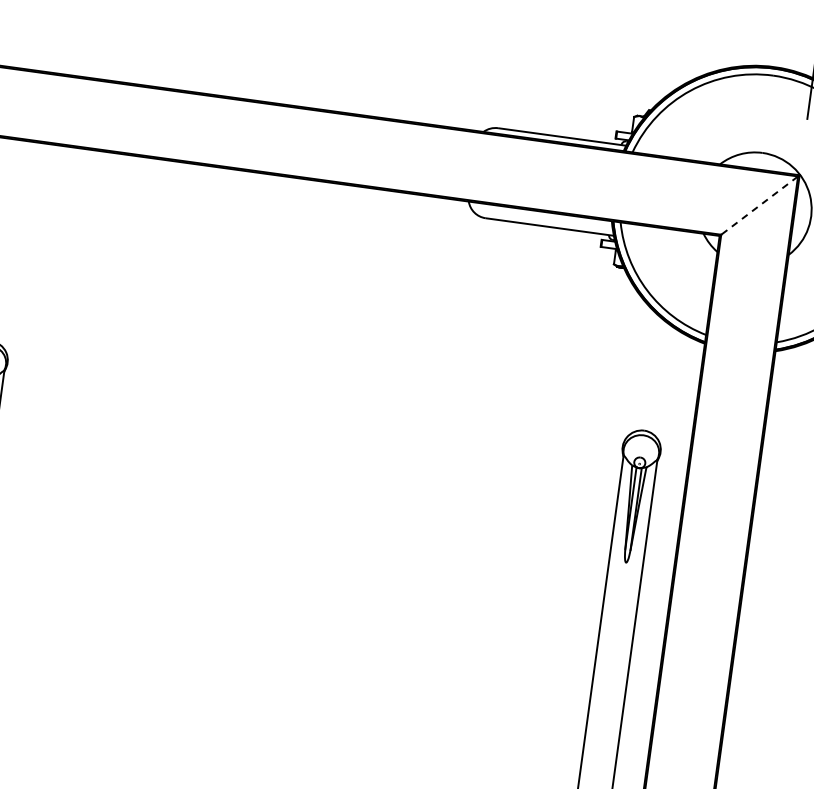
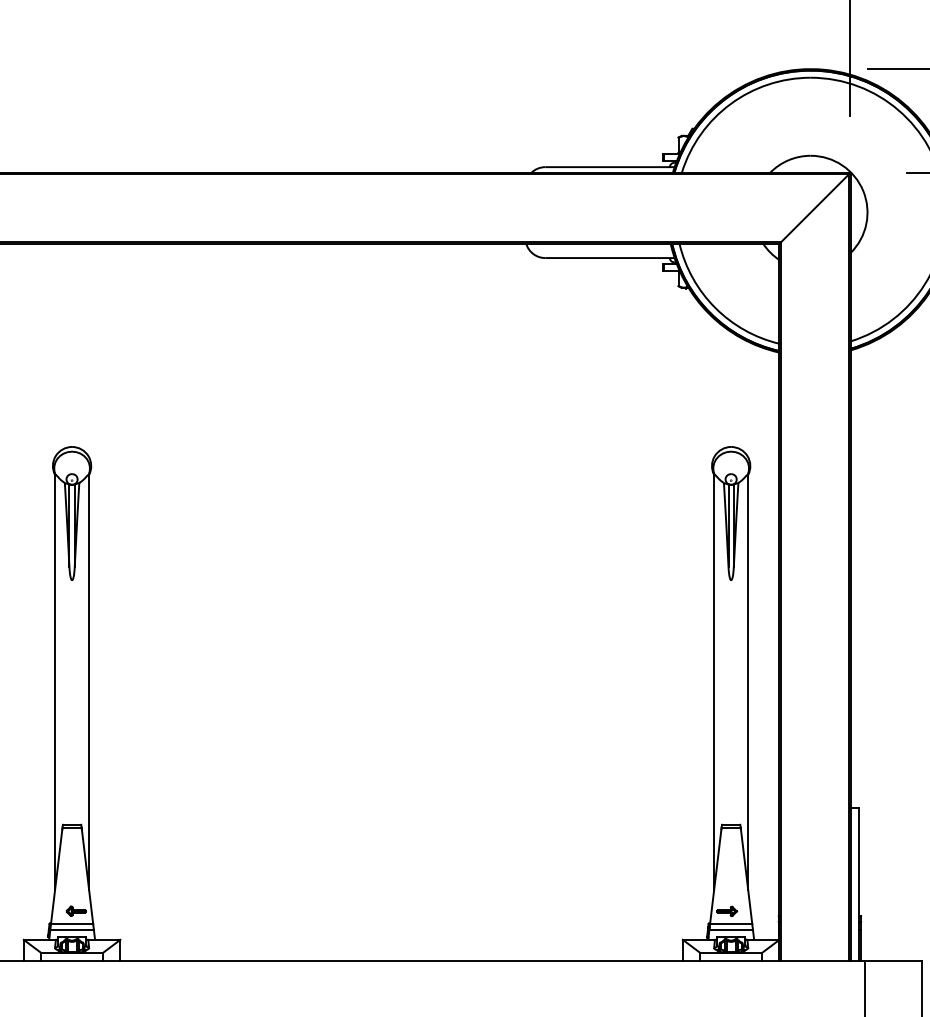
line: (759, 205) -> (814, 208), dashed -> solid

